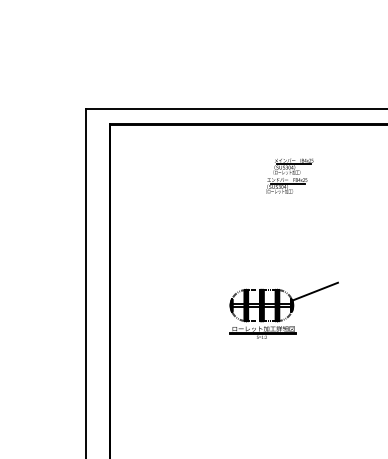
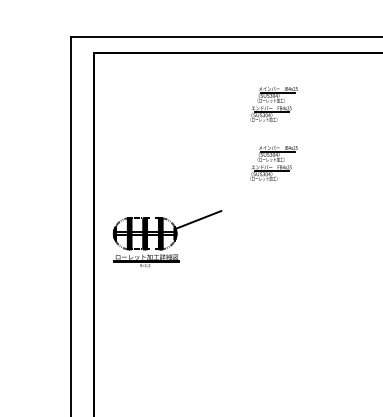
part: (289, 234) -> (273, 162), added
part: (283, 309) -> (166, 237), moved

